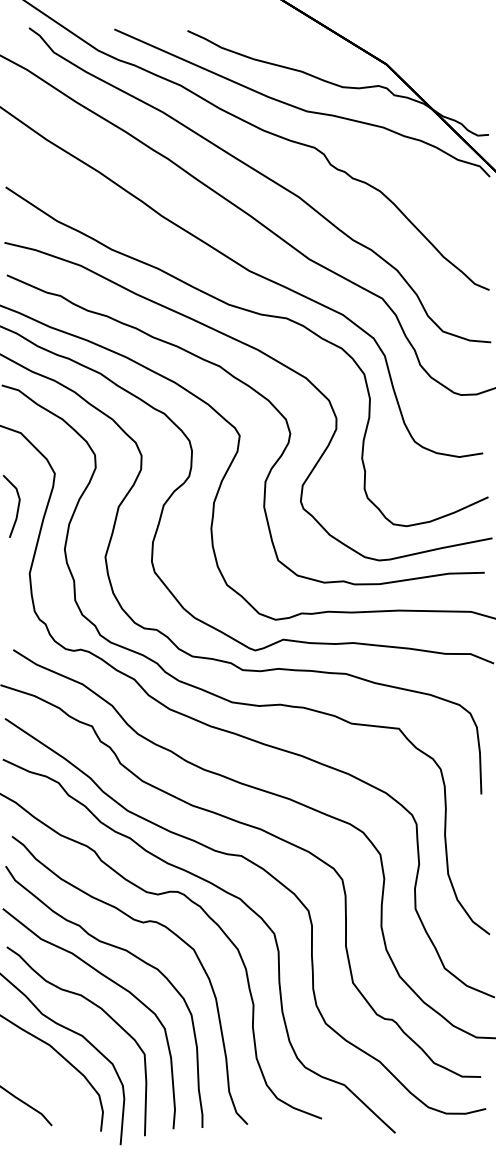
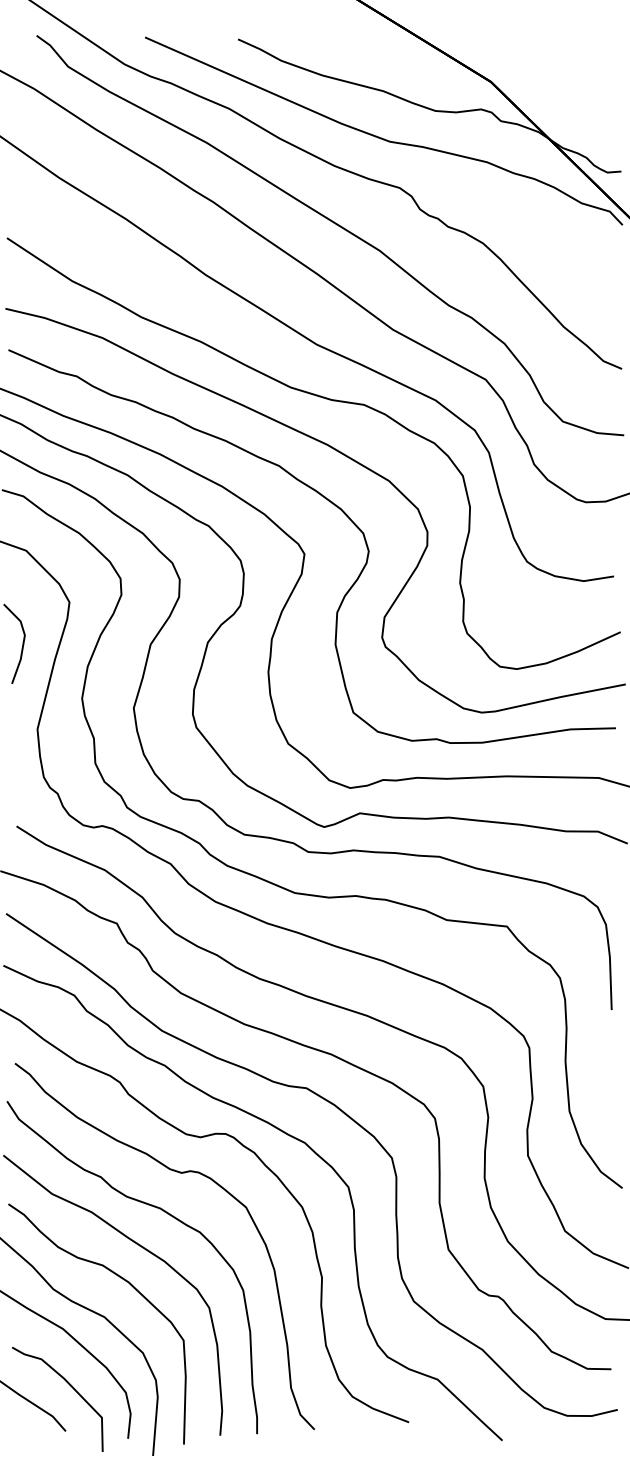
curve: (54, 1089) -> (69, 1385), added

